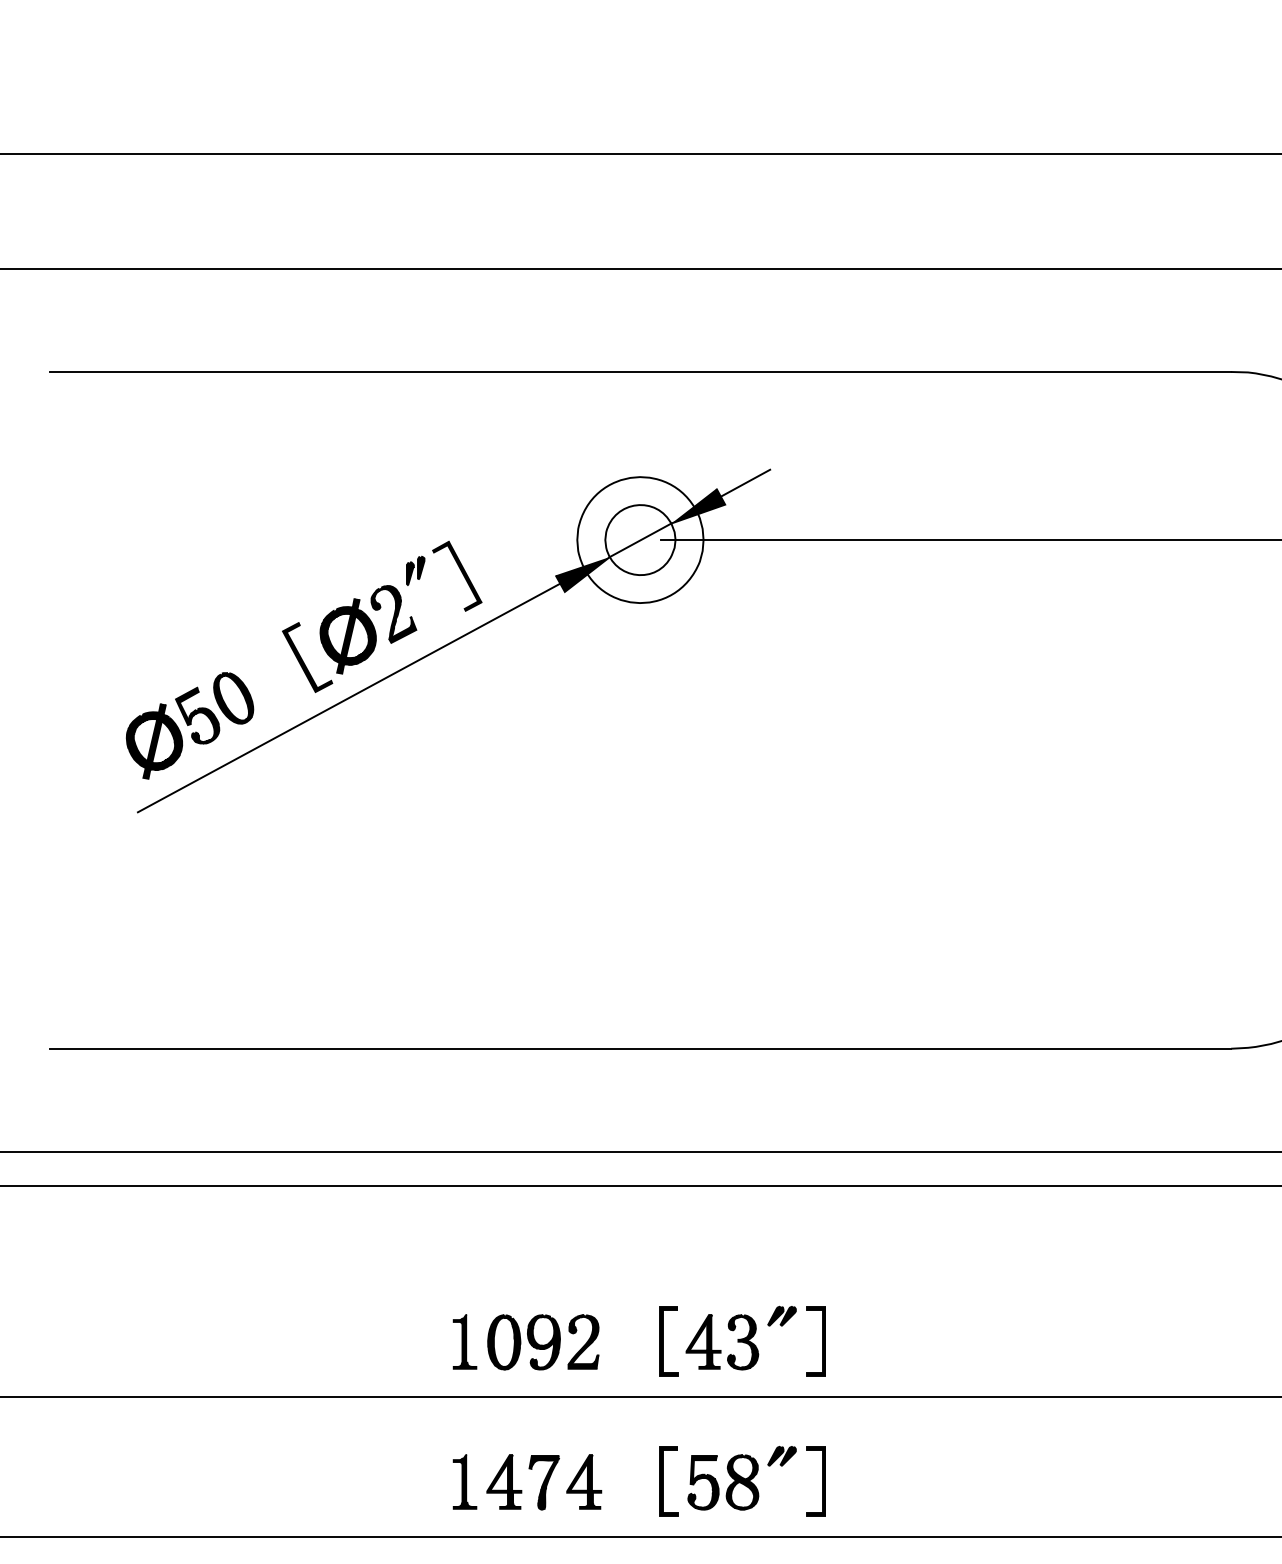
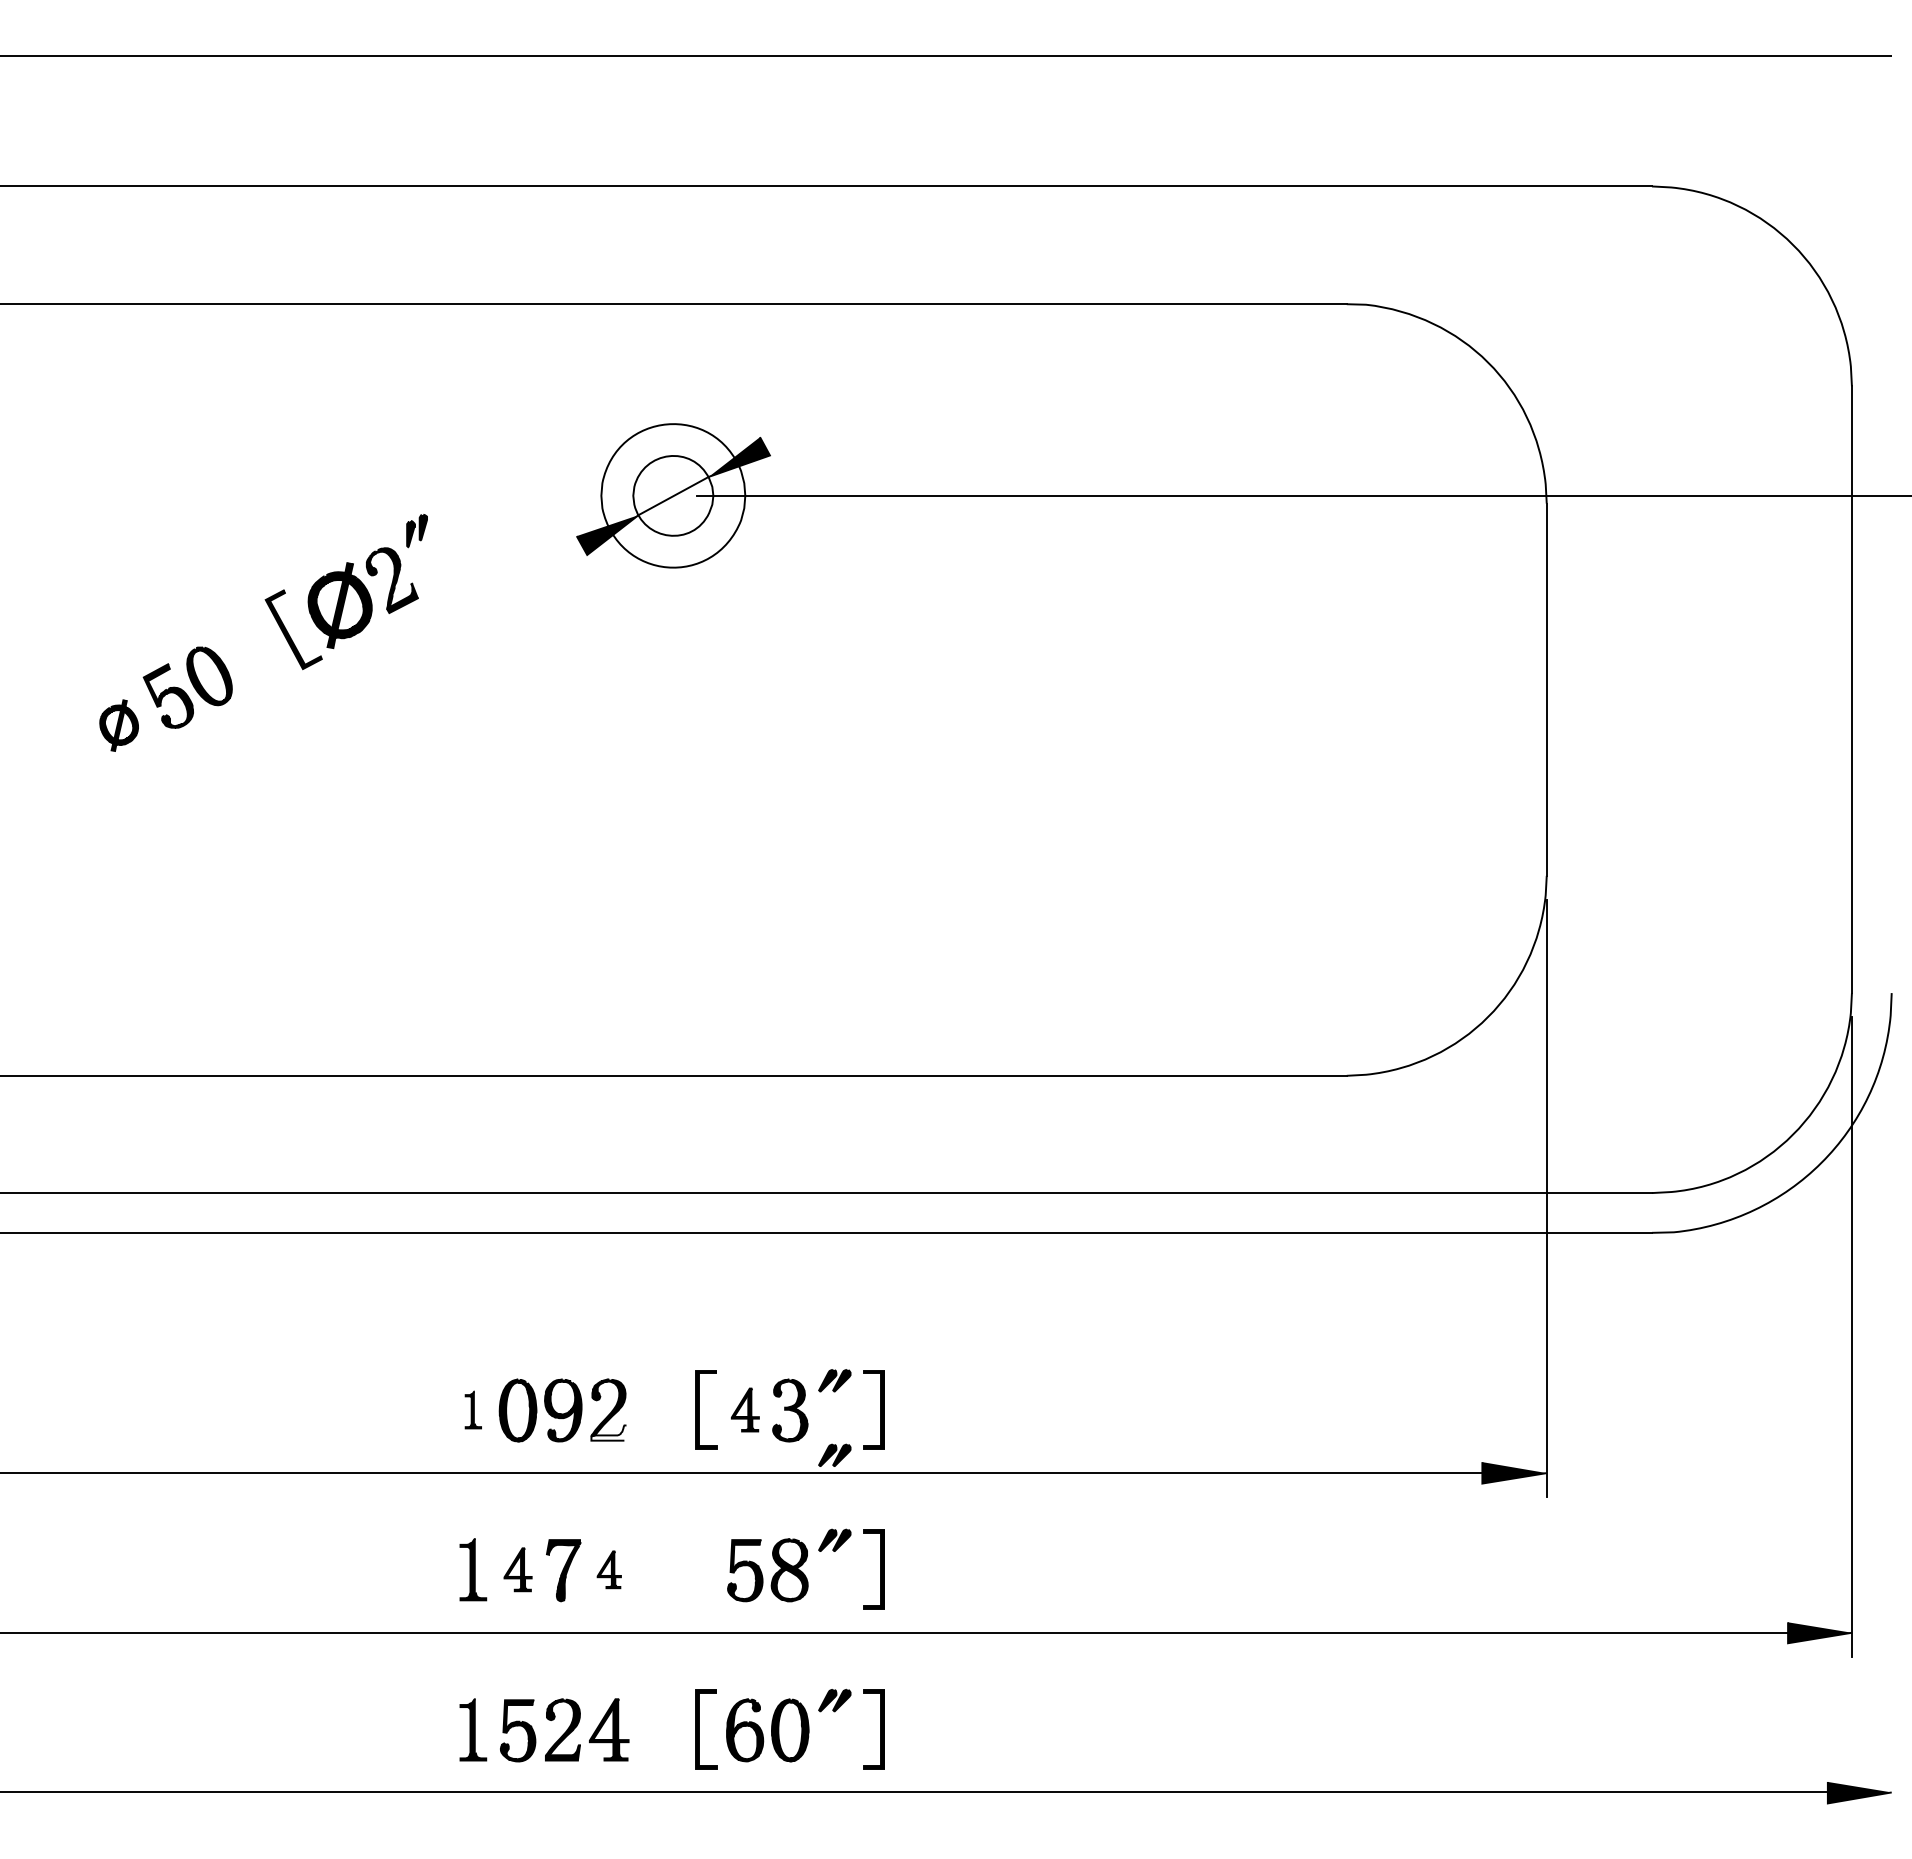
line: (744, 482) -> (792, 430), removed
part: (457, 575) -> (464, 536), removed
line: (349, 697) -> (341, 675), removed
part: (153, 741) -> (118, 725), size x0.6
part: (465, 1341) -> (473, 1409), size x0.6
part: (703, 1341) -> (745, 1409), size x0.7
fill: (583, 1361) -> (608, 1432), removed
part: (781, 1380) -> (834, 1454), added
part: (503, 1481) -> (517, 1569), size x0.7
part: (584, 1481) -> (609, 1569), size x0.6
part: (663, 1481) -> (699, 1569), removed

